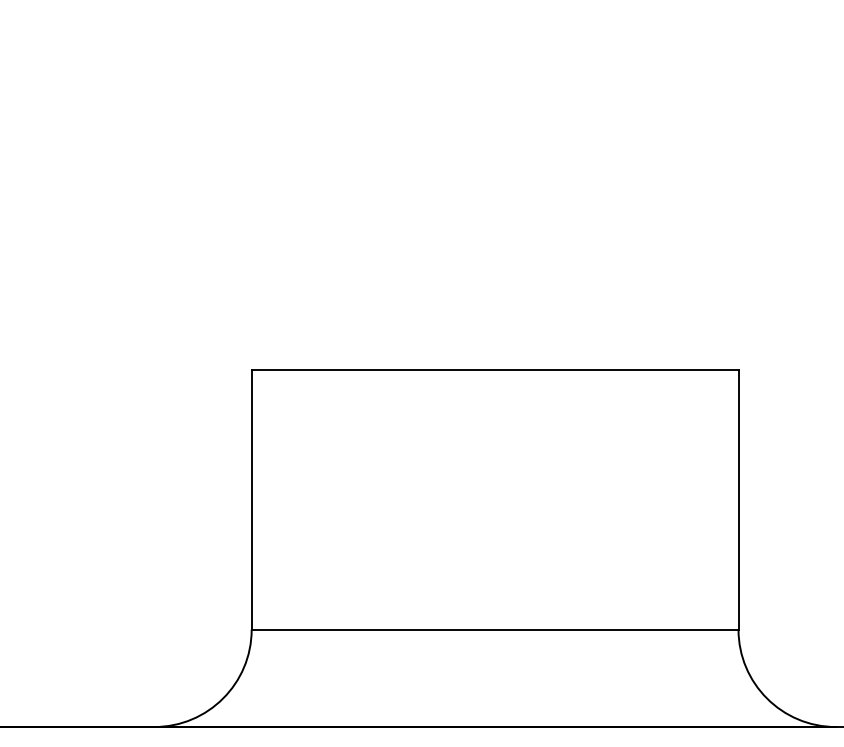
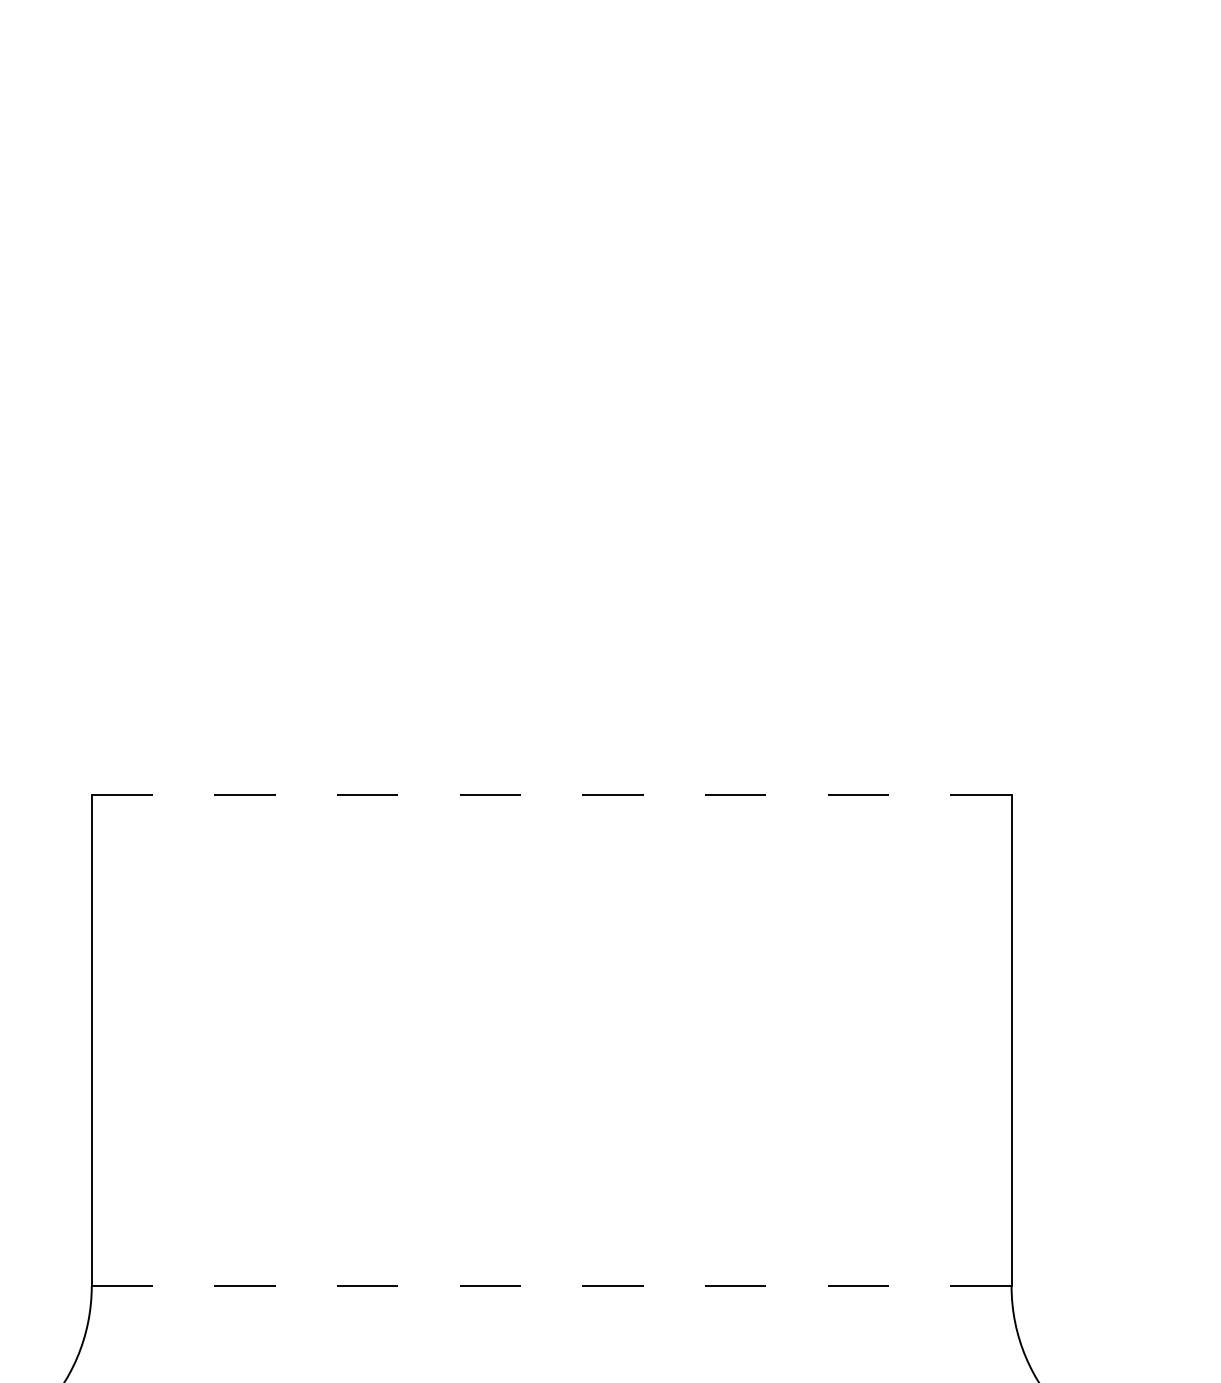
line: (494, 370) -> (550, 796), solid -> dashed
line: (494, 629) -> (550, 1285), solid -> dashed

